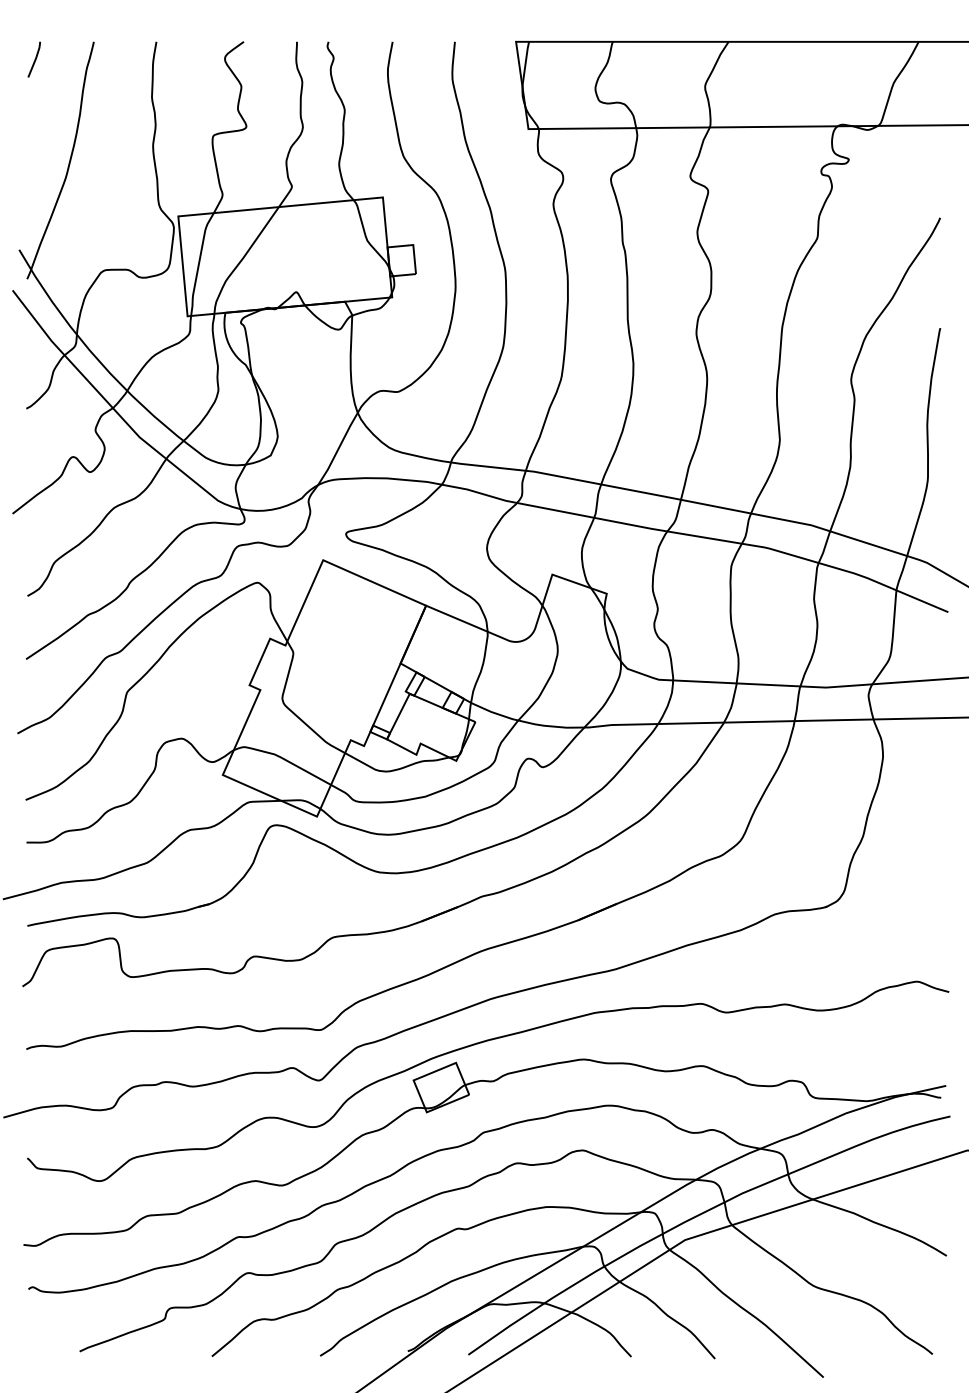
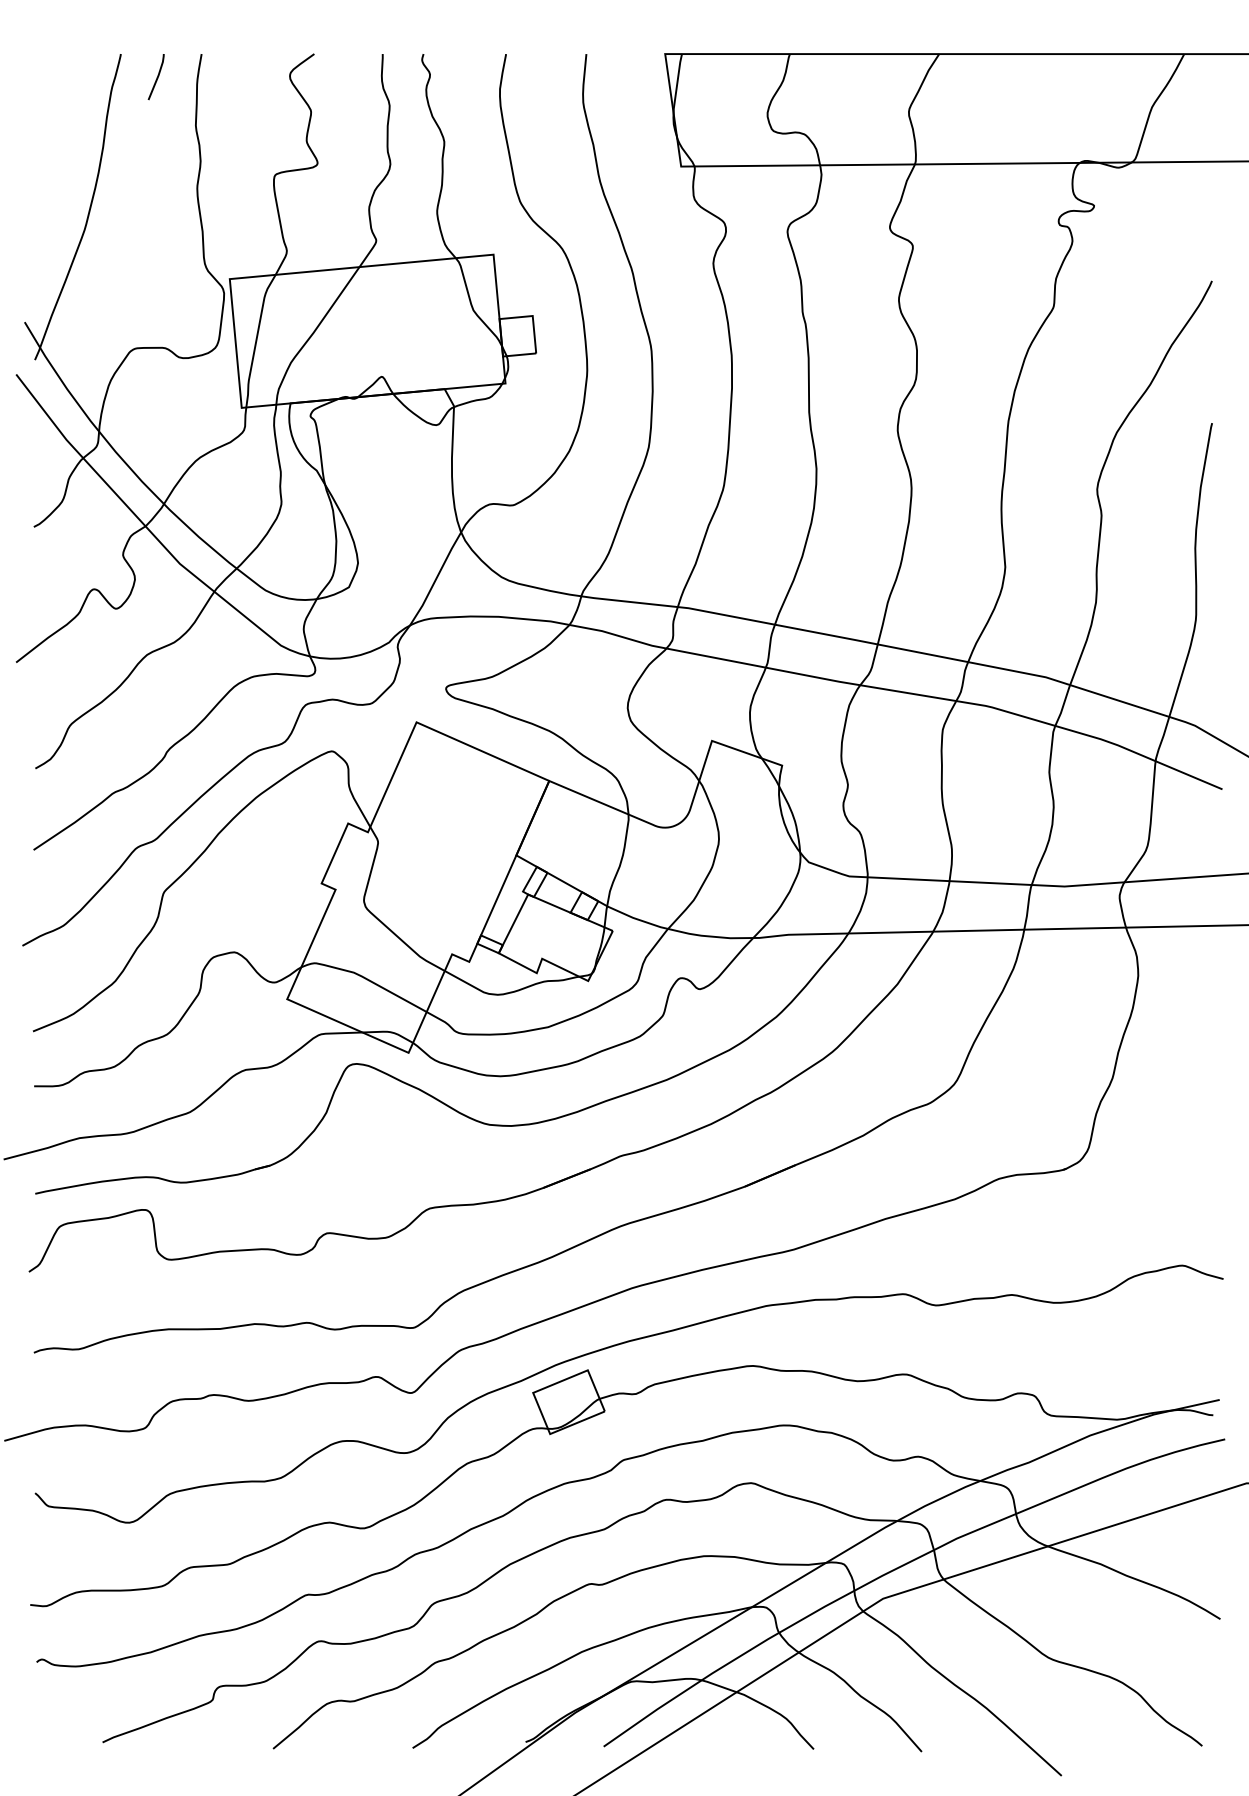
line: (34, 59) -> (156, 76), moved

